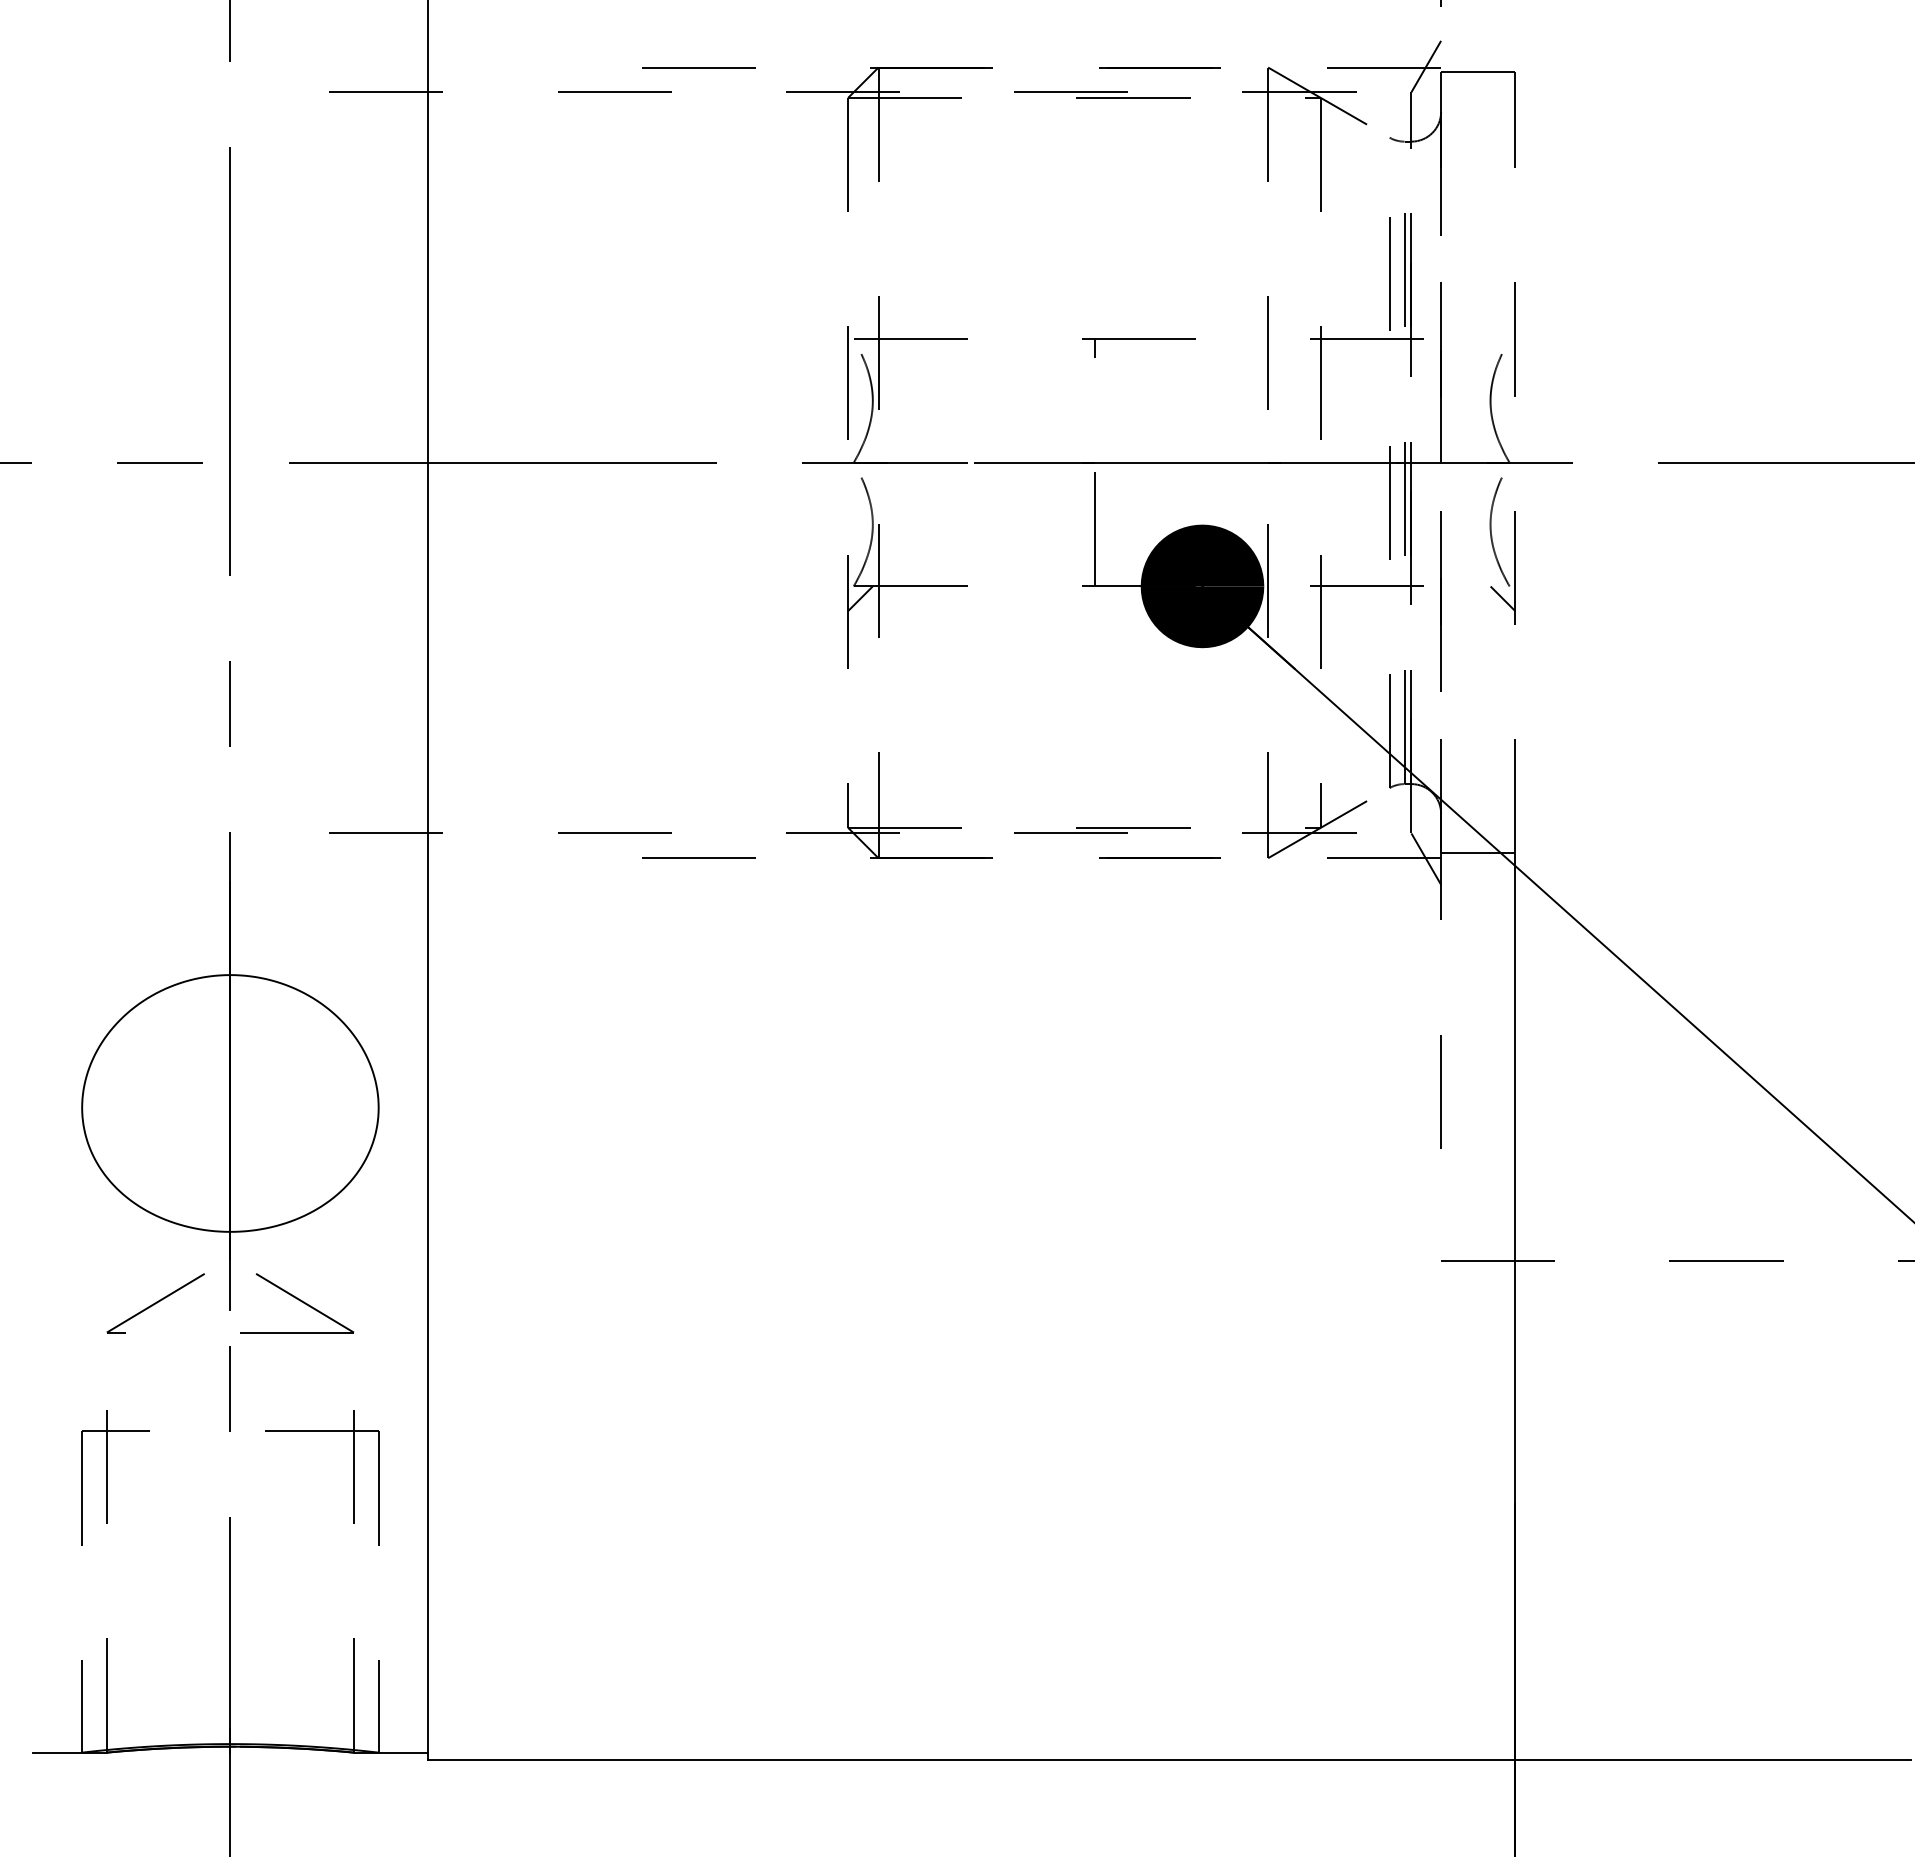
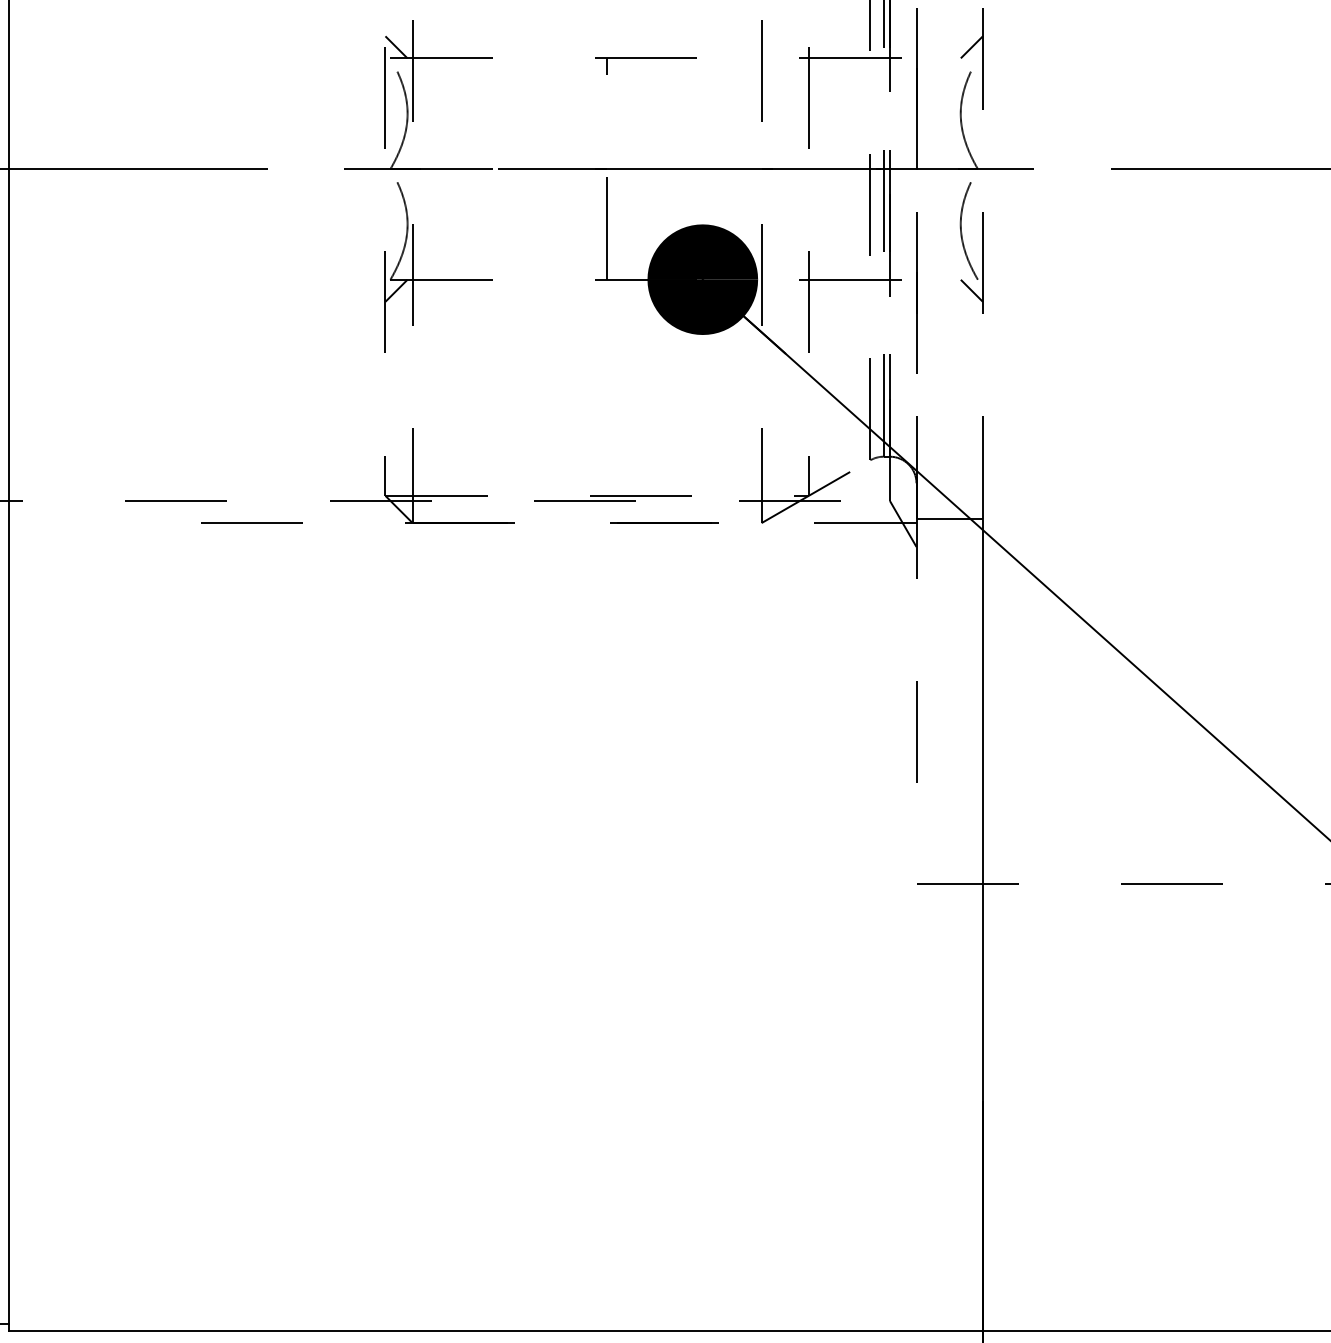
line: (860, 326) -> (396, 46), added
line: (1502, 326) -> (971, 46), added

